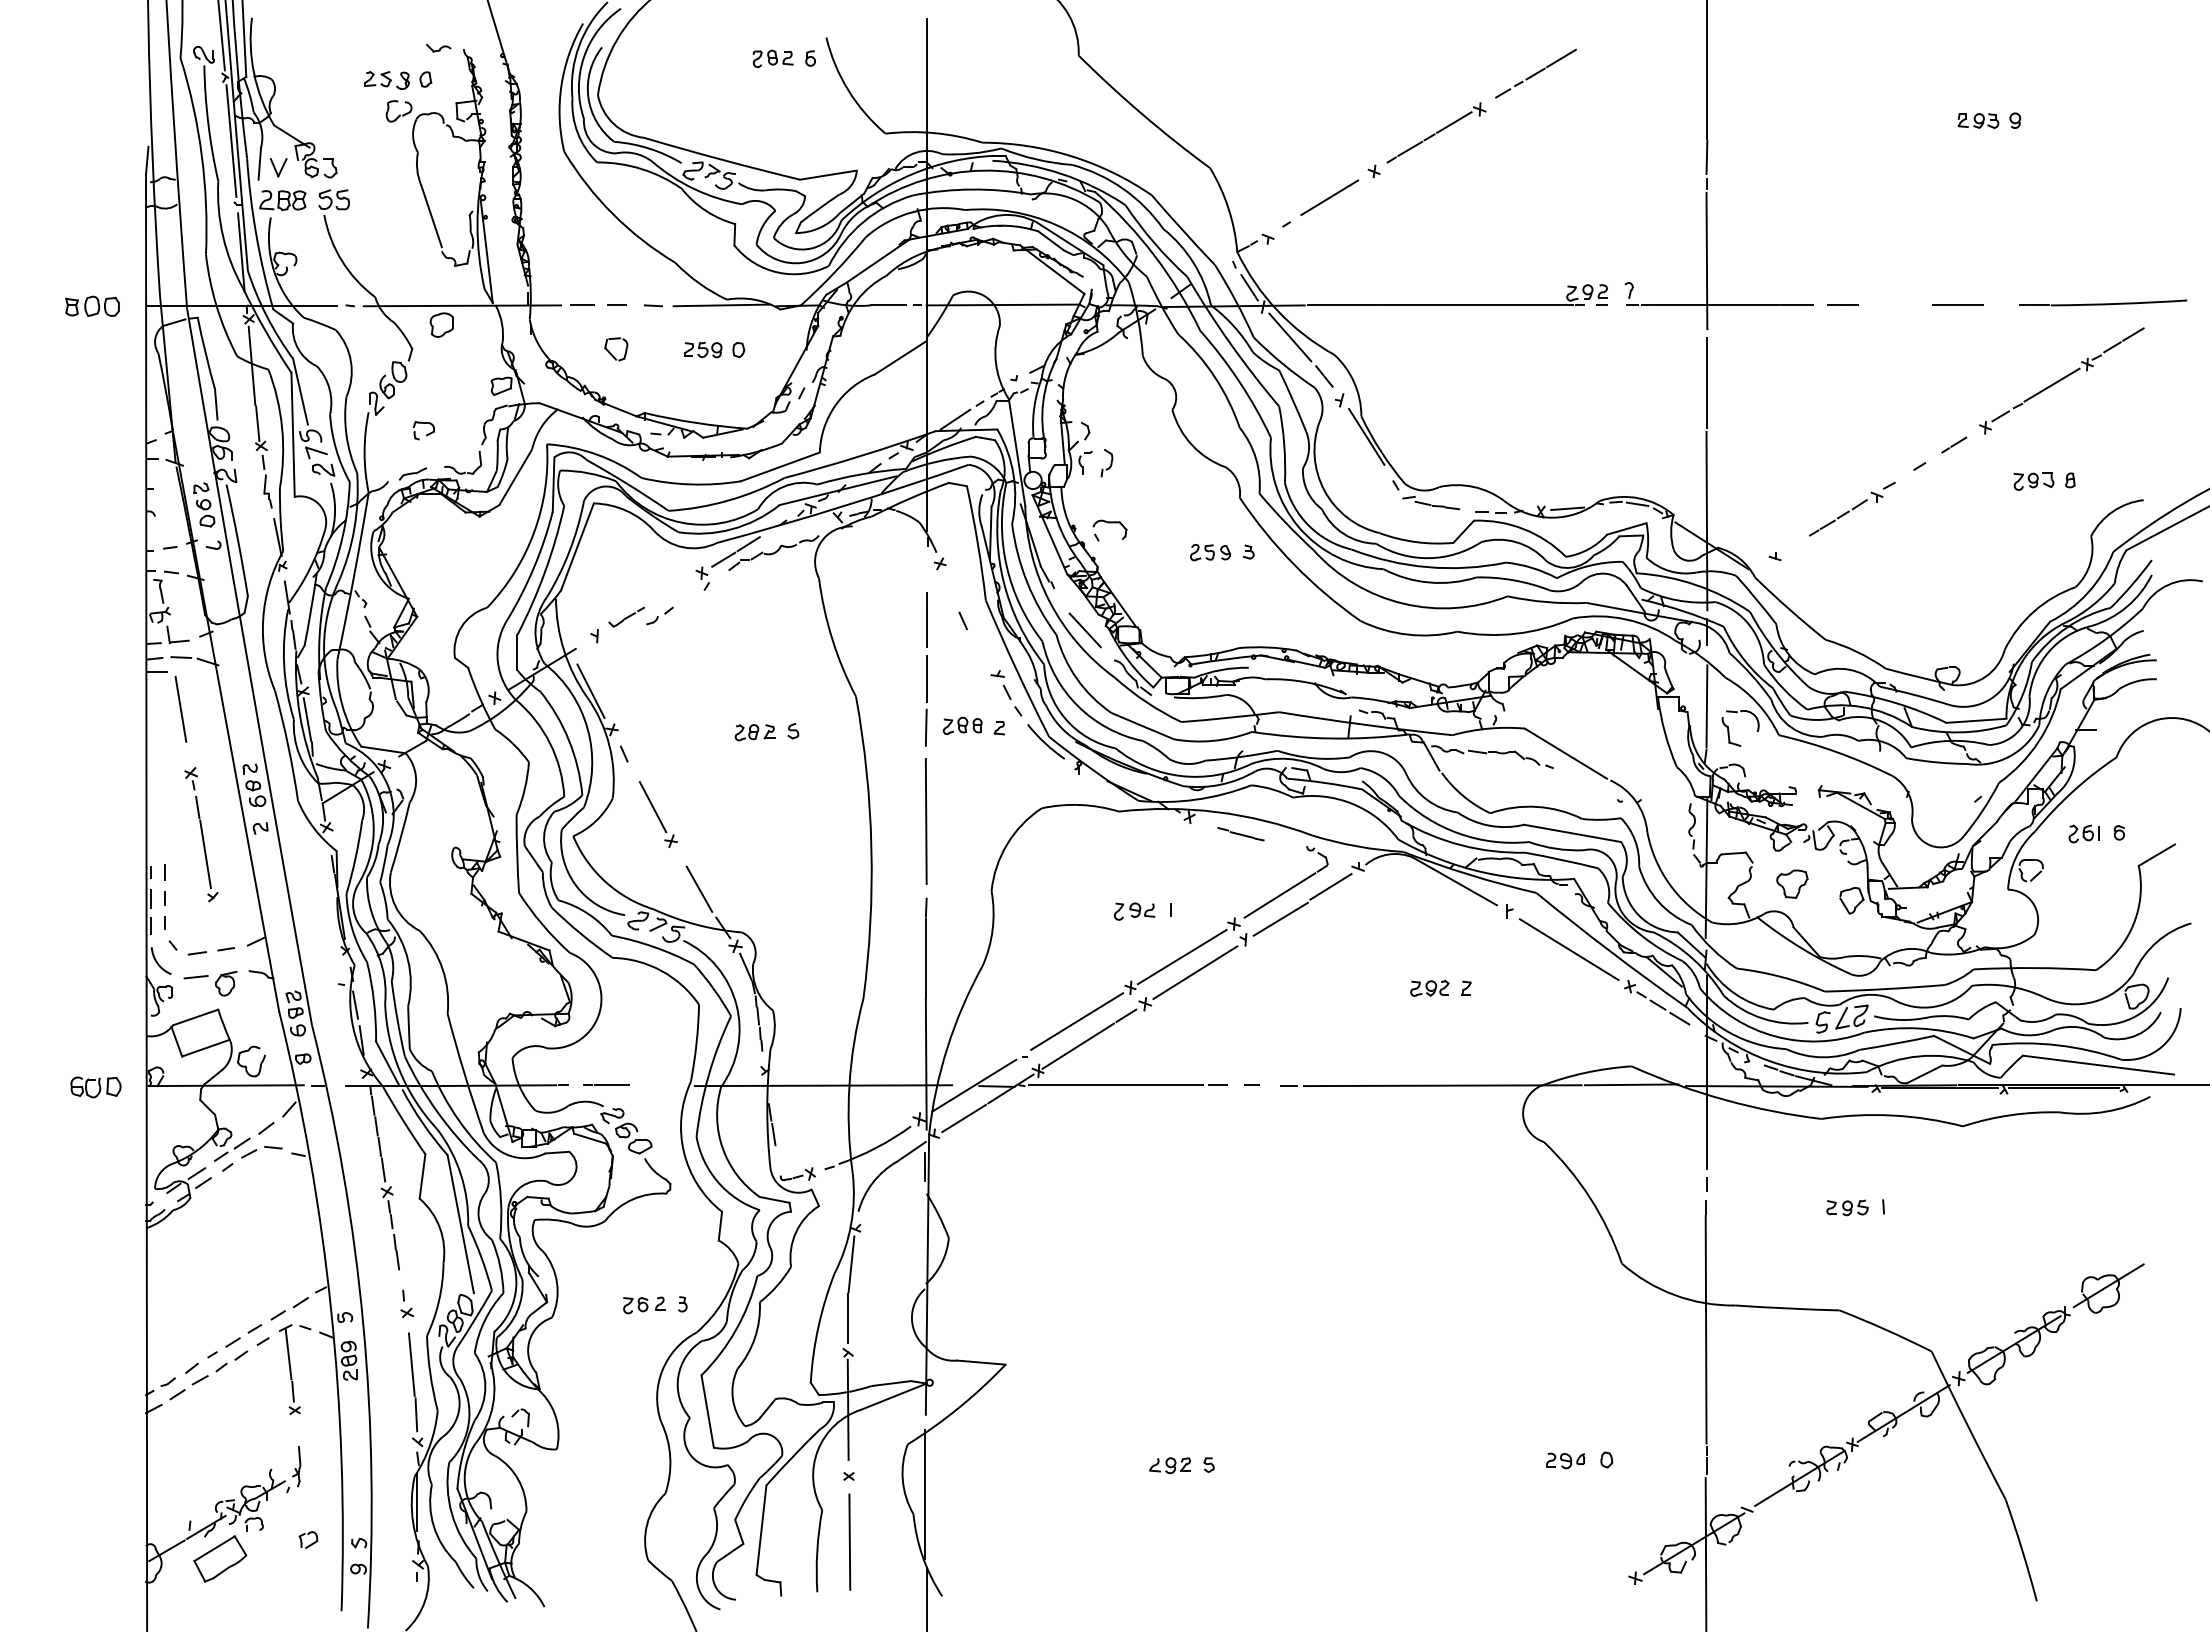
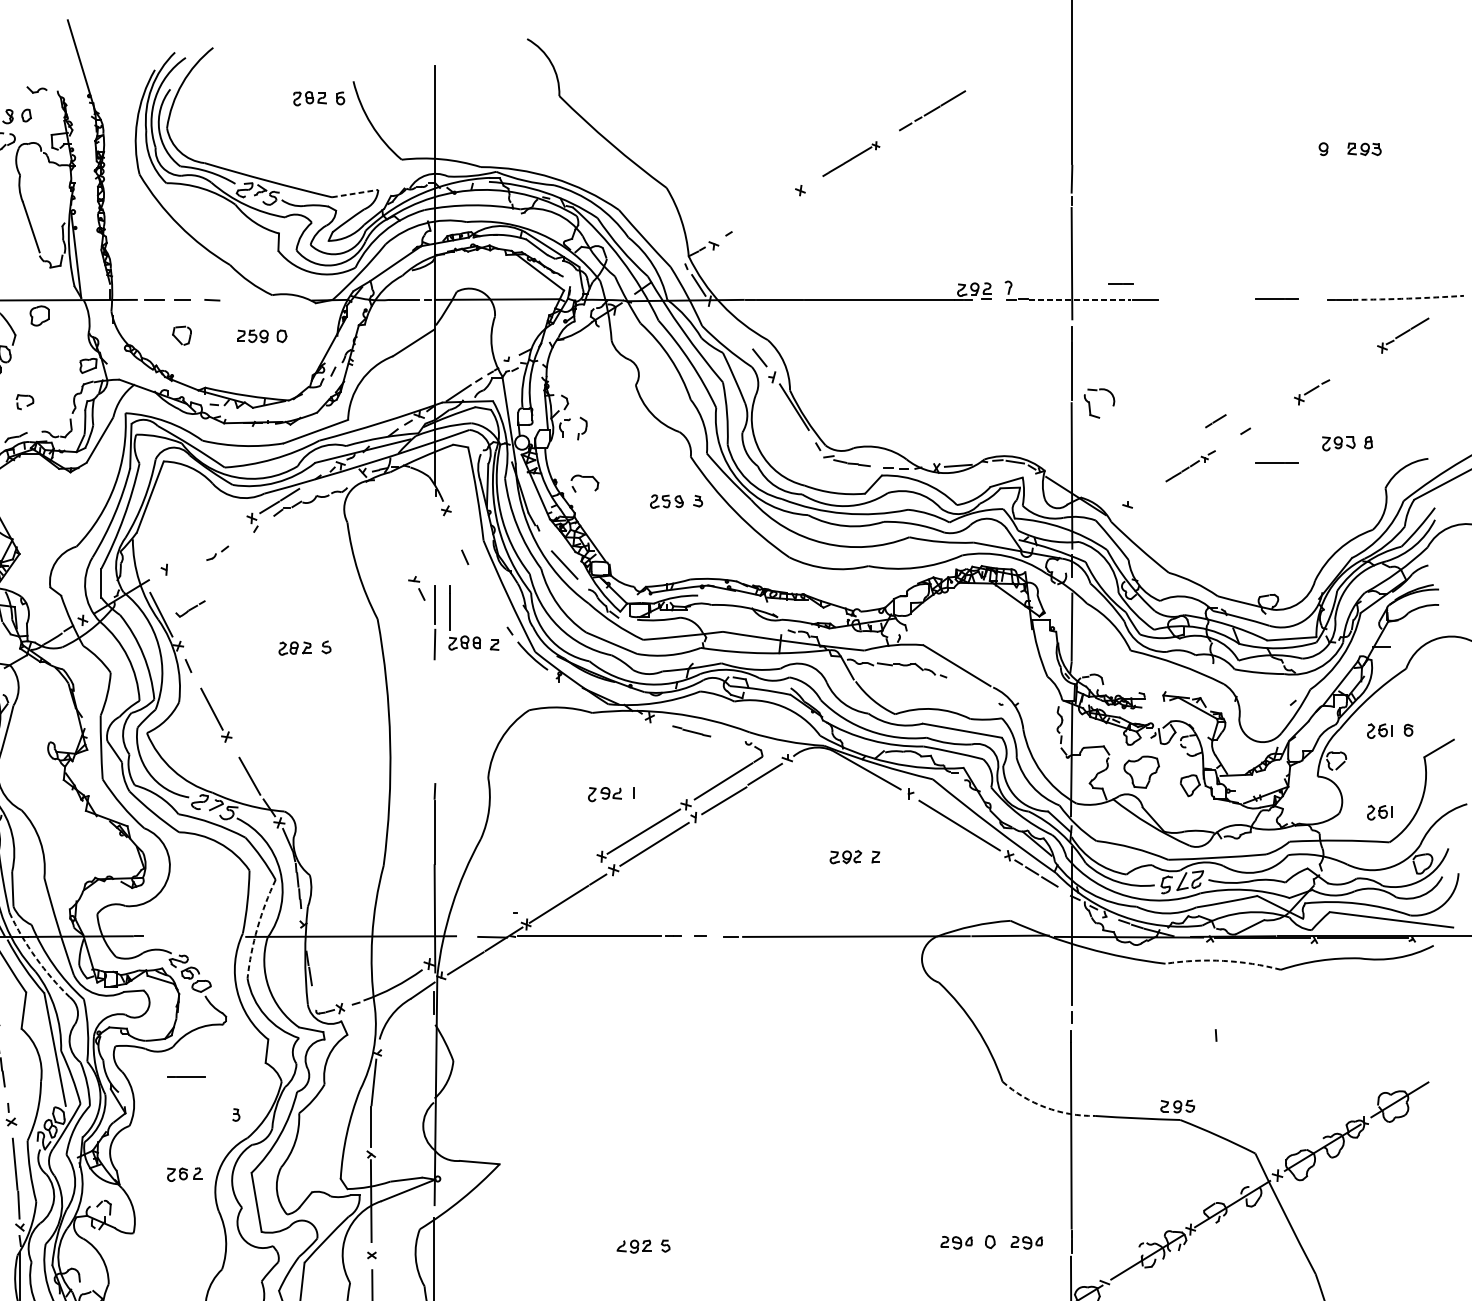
part: (1978, 120) -> (1364, 149), moved
part: (1436, 132) -> (851, 158), size x0.7
line: (828, 175) -> (355, 193), solid -> dashed
line: (1329, 197) -> (764, 211), removed
arc: (2119, 303) -> (1408, 298), solid -> dashed
line: (1842, 304) -> (1120, 283), moved
line: (721, 305) -> (267, 299), removed
line: (1717, 305) -> (1080, 299), solid -> dashed
line: (1290, 337) -> (732, 326), removed
line: (2051, 384) -> (1353, 364), removed
line: (1954, 444) -> (1216, 420), moved
line: (1957, 505) -> (1276, 463), added
part: (1852, 509) -> (1190, 466), size x0.7
part: (626, 616) -> (190, 608), moved
line: (926, 619) -> (449, 607), moved
part: (1000, 685) -> (416, 588), moved
part: (1729, 729) -> (1090, 404), moved
line: (925, 821) -> (434, 721), removed
part: (1792, 883) -> (1141, 771), size x1.4
part: (2083, 933) -> (1379, 812), added
line: (1077, 1021) -> (558, 884), removed
arc: (708, 1075) -> (257, 928), solid -> dashed
line: (606, 1084) -> (186, 1076), moved
line: (974, 1085) -> (474, 936), removed
arc: (437, 1111) -> (36, 957), solid -> dashed
arc: (1892, 1115) -> (1223, 960), solid -> dashed
part: (1847, 1207) -> (1177, 1106), moved
arc: (1674, 1295) -> (1045, 1107), solid -> dashed
part: (644, 1305) -> (184, 1174), moved
part: (1651, 1460) -> (1026, 1242), added

